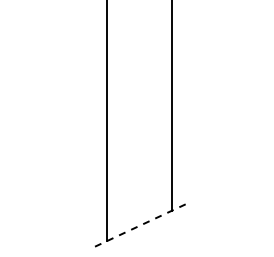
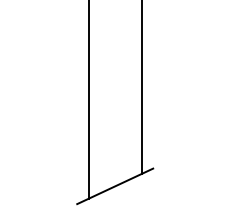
line: (139, 225) -> (115, 186), dashed -> solid

